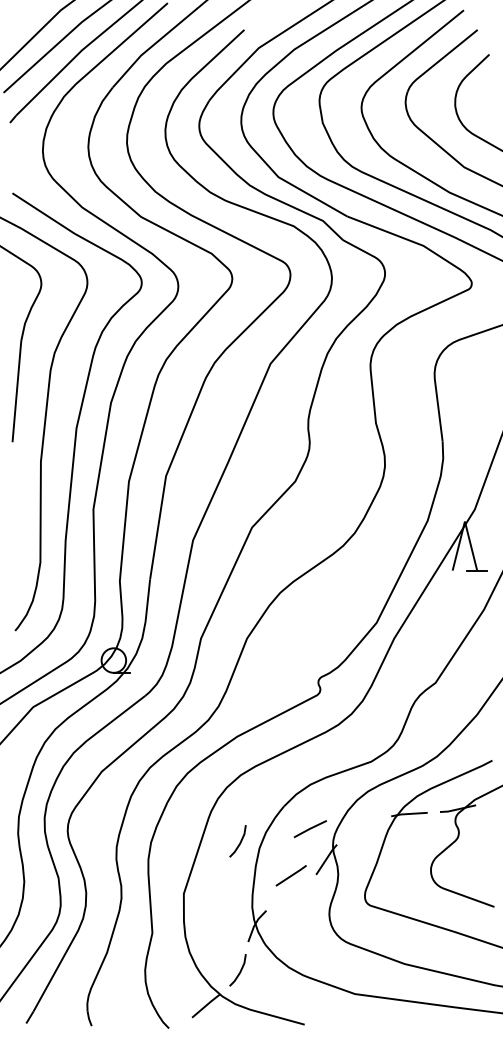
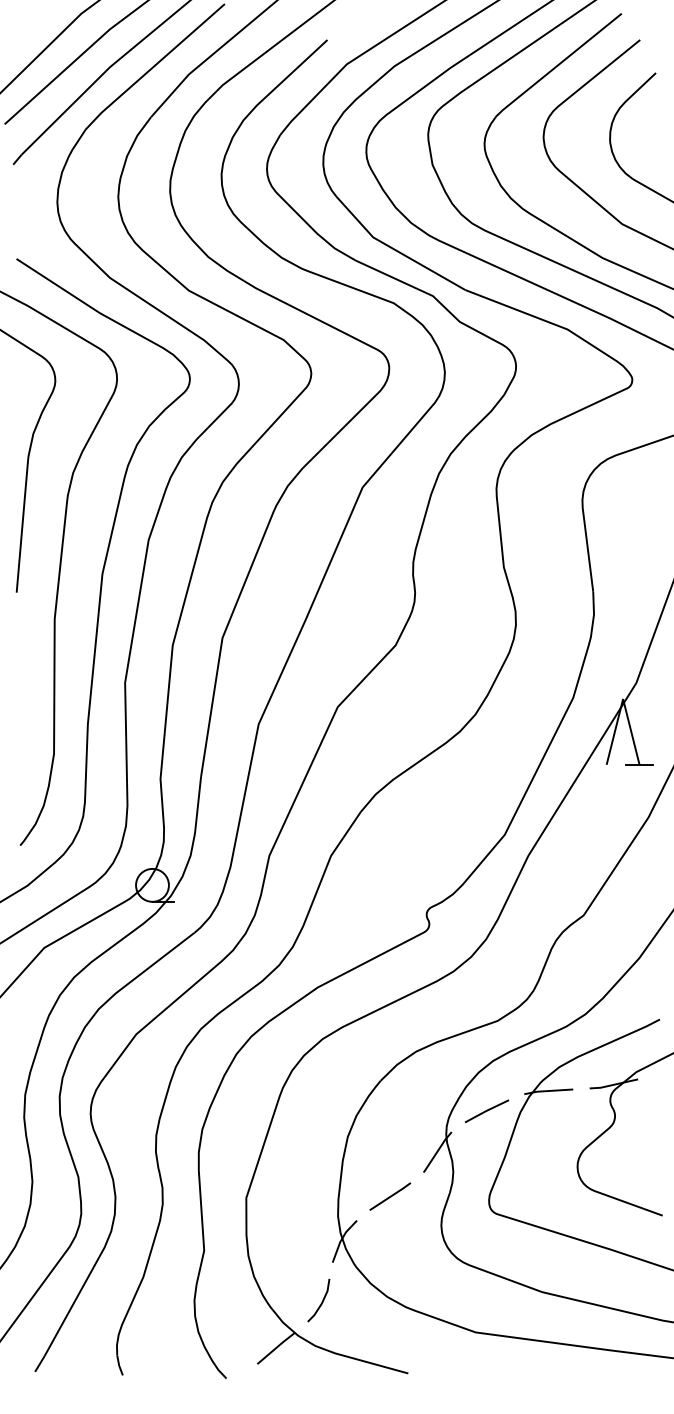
line: (309, 829) -> (485, 1111), moved
line: (239, 842) -> (320, 1129), removed
line: (290, 875) -> (389, 1196), moved

